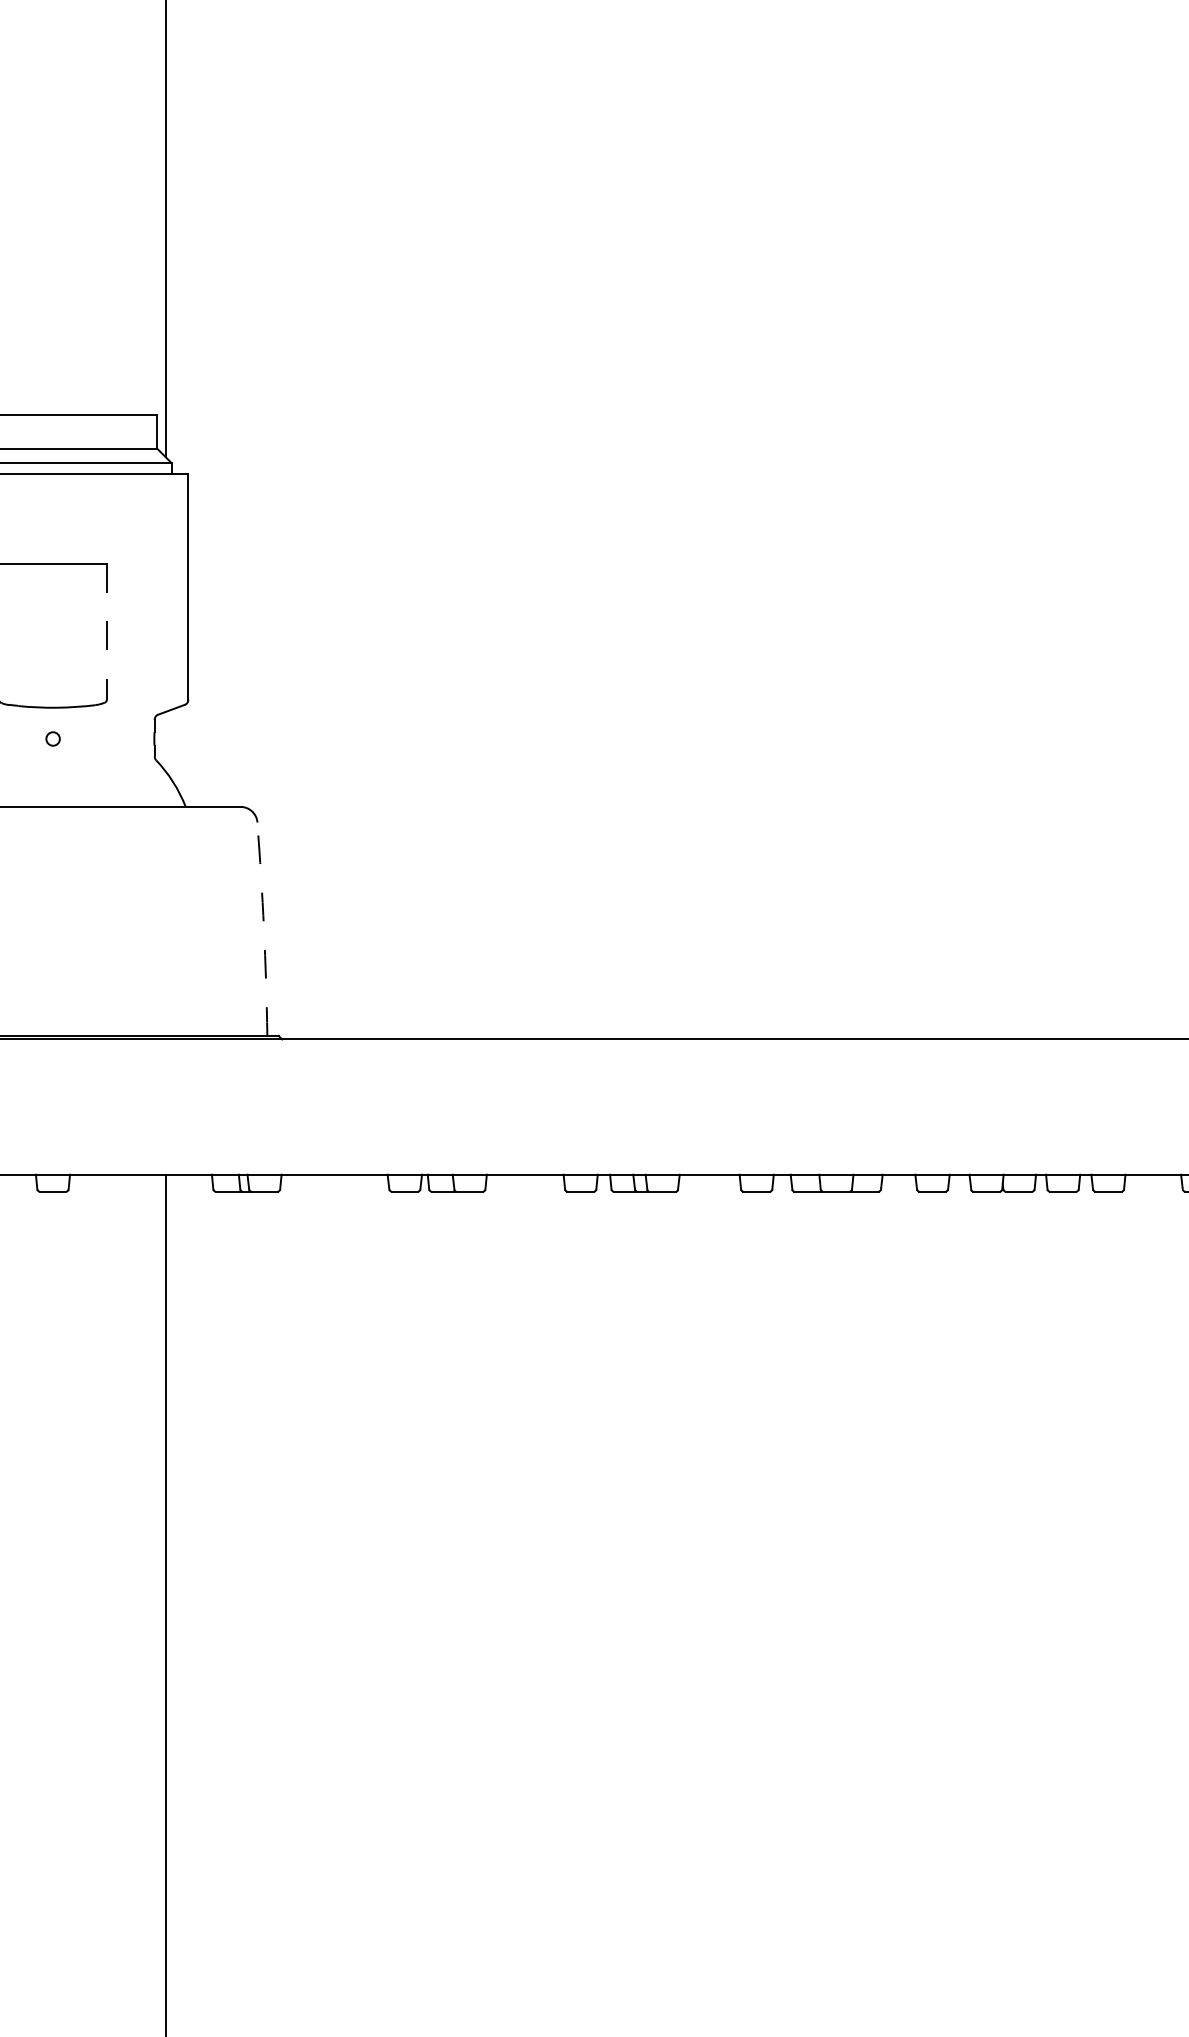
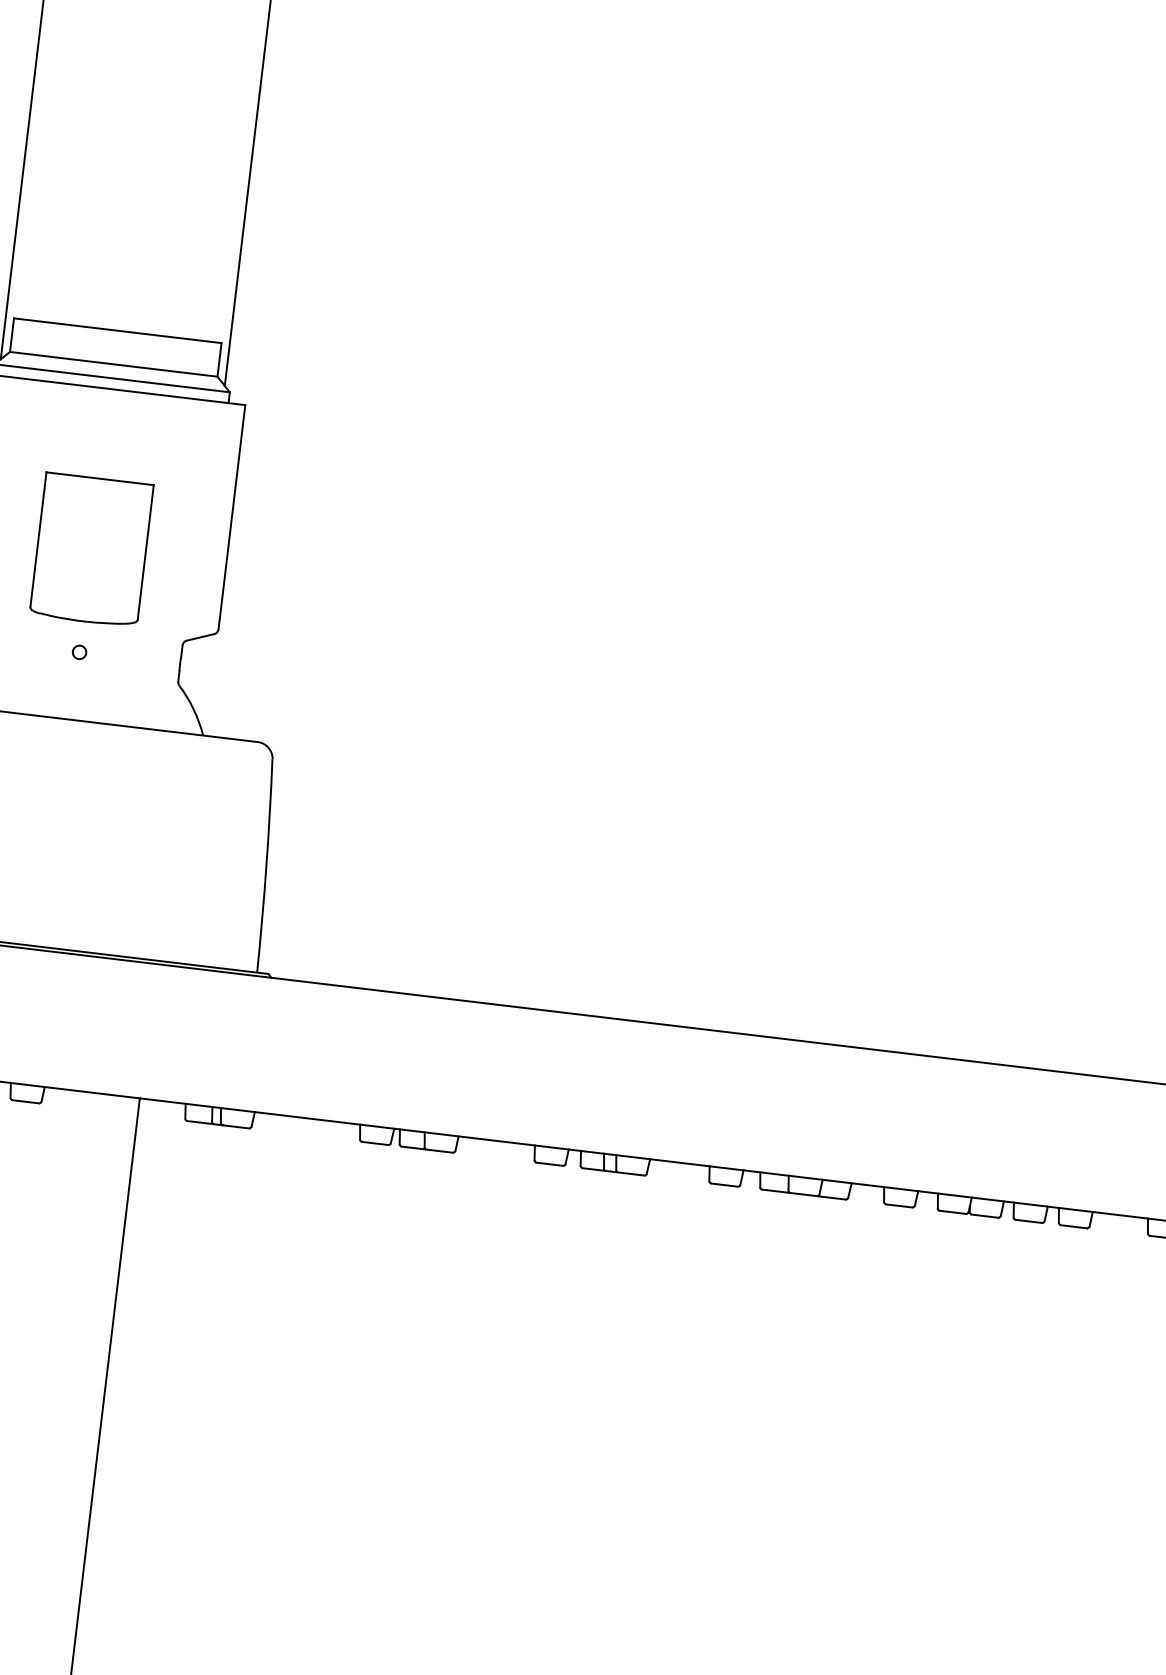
line: (107, 631) -> (146, 552), dashed -> solid
arc: (263, 929) -> (265, 866), dashed -> solid

